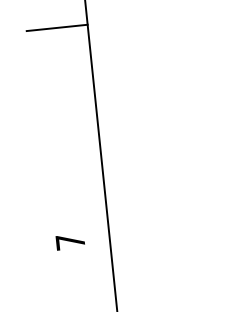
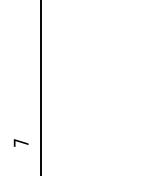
line: (56, 27) -> (25, 8), removed
text: (69, 241) -> (20, 142), moved

